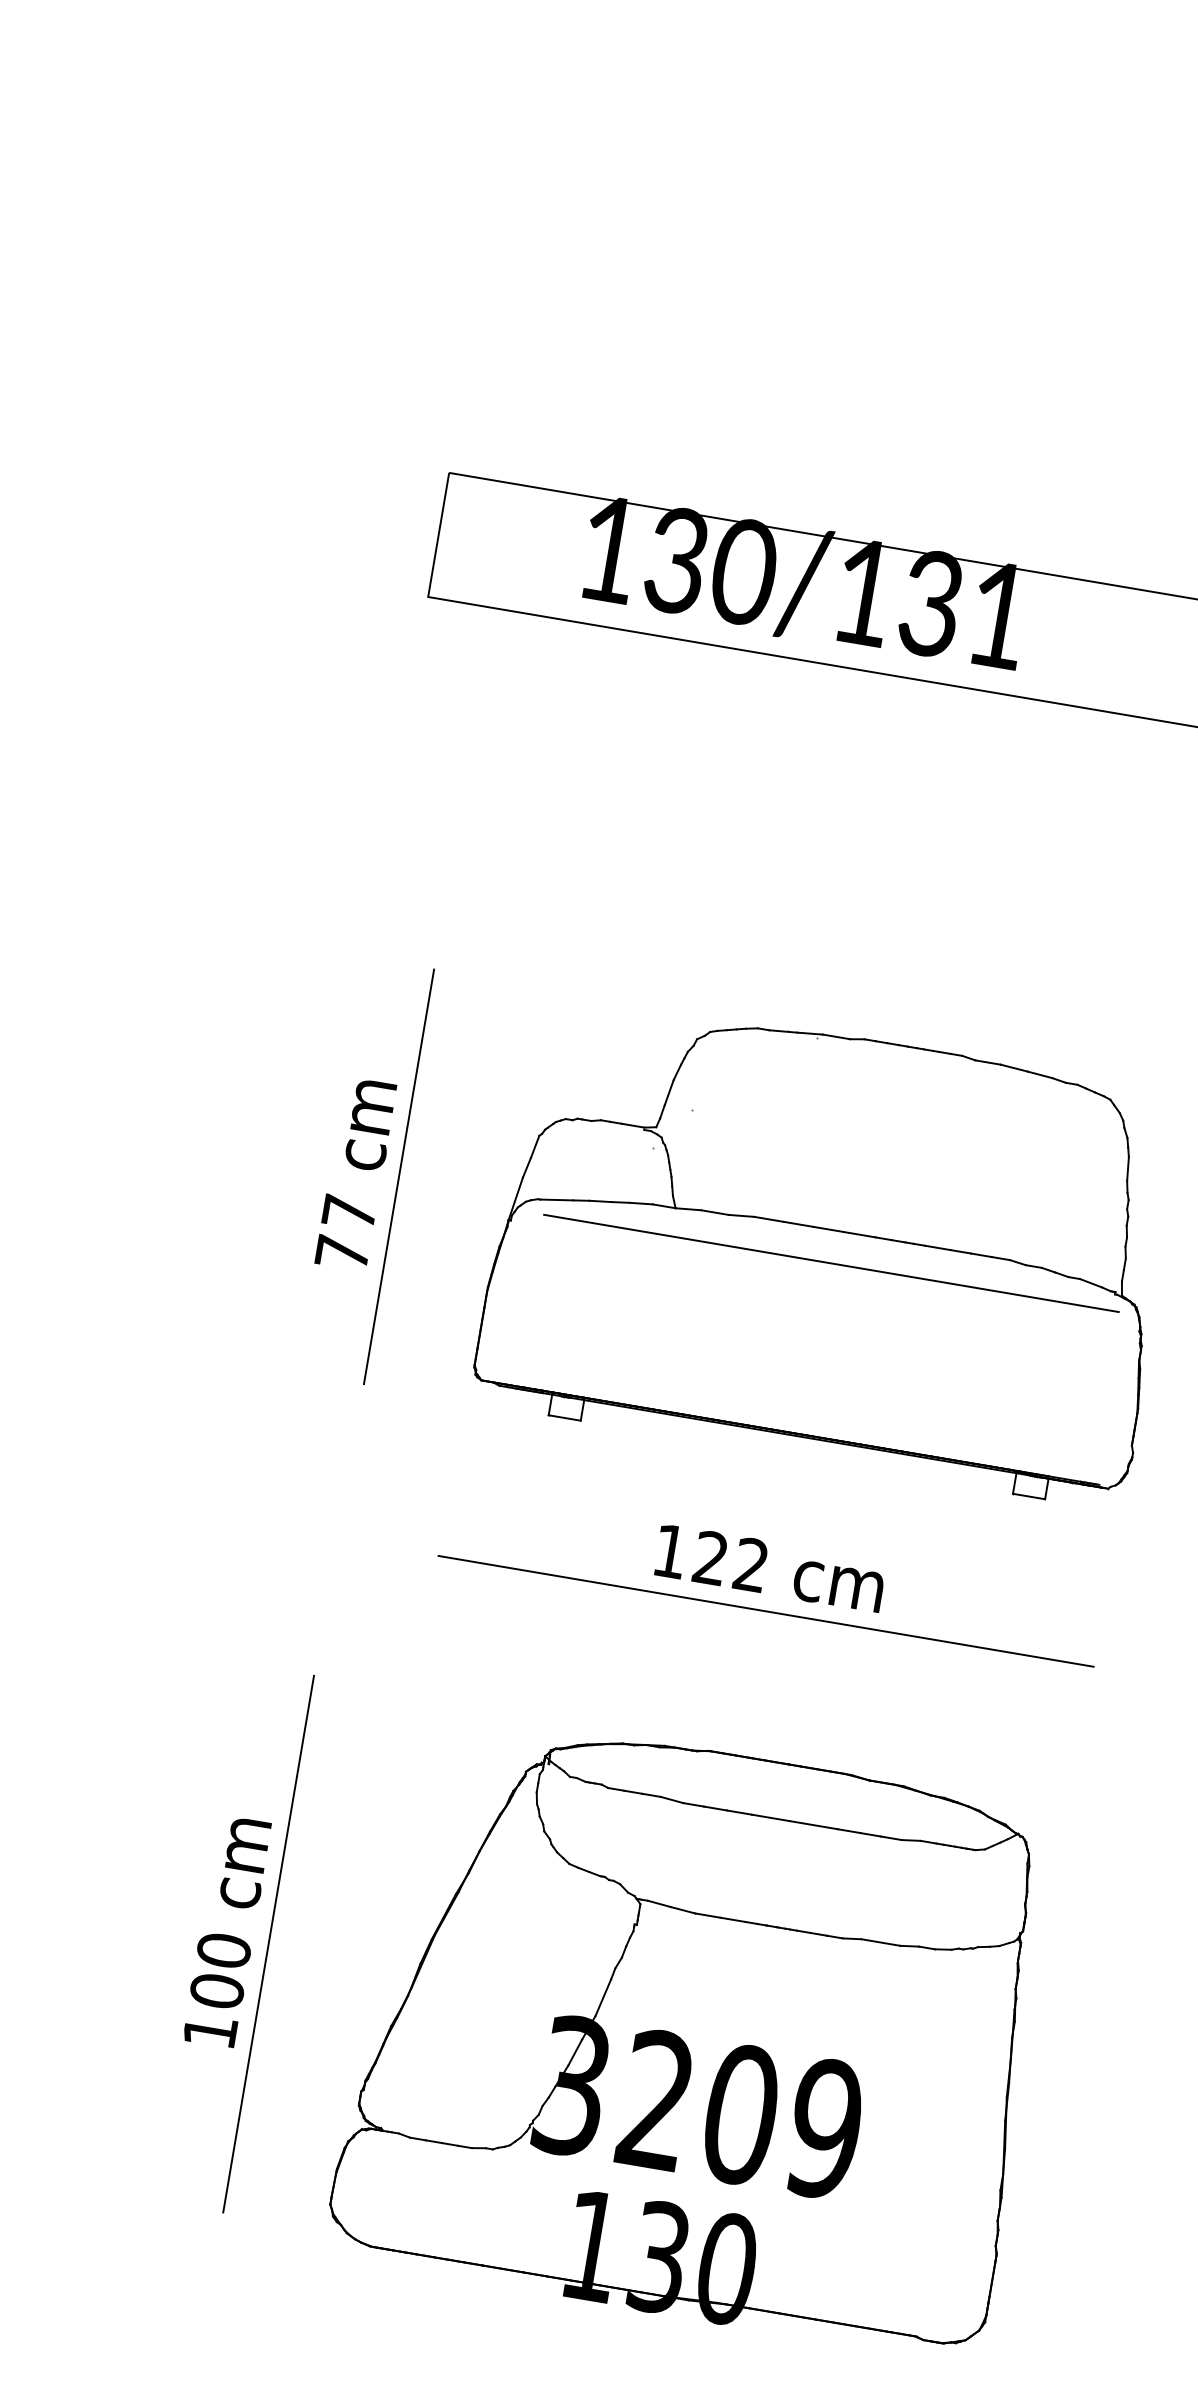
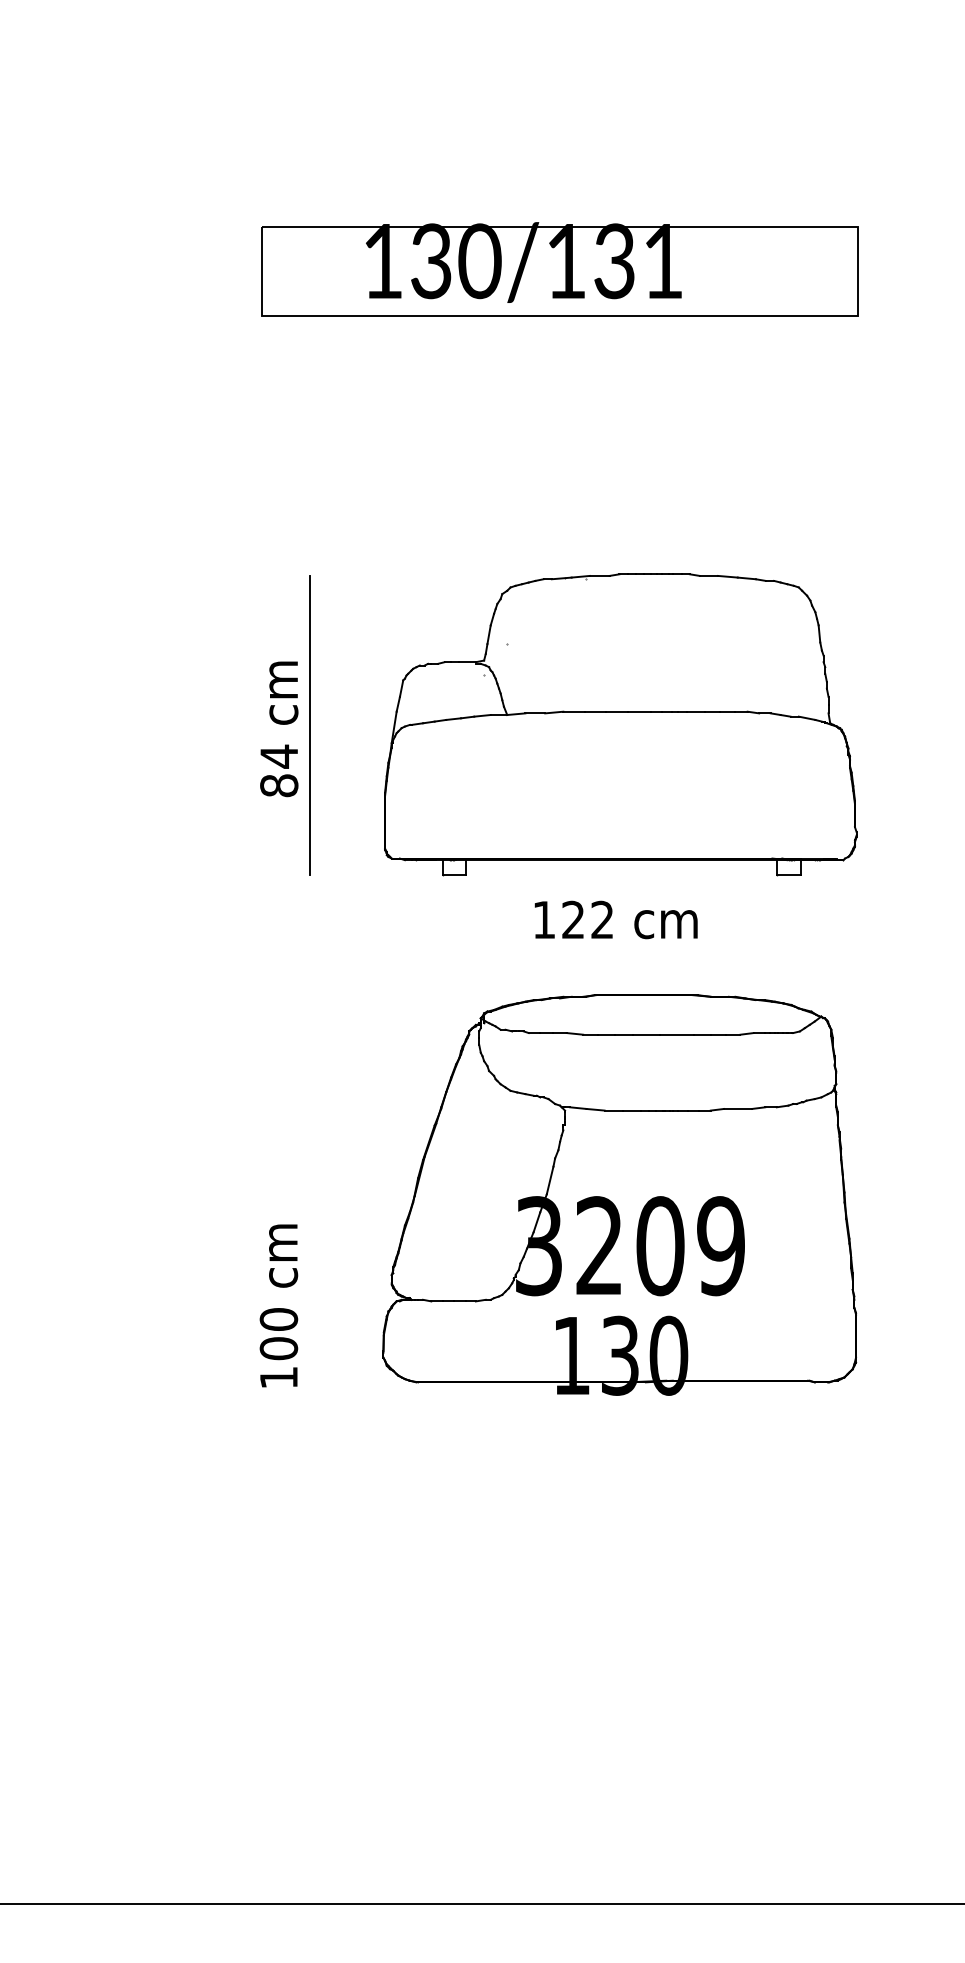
text: (346, 1231) -> (279, 770), 77 -> 84
line: (830, 1263) -> (622, 735), removed
text: (769, 1567) -> (615, 919), moved
line: (766, 1611) -> (618, 986), removed
text: (226, 1931) -> (278, 1305), moved
line: (268, 1944) -> (309, 1278), removed
part: (696, 2033) -> (619, 1194), moved

